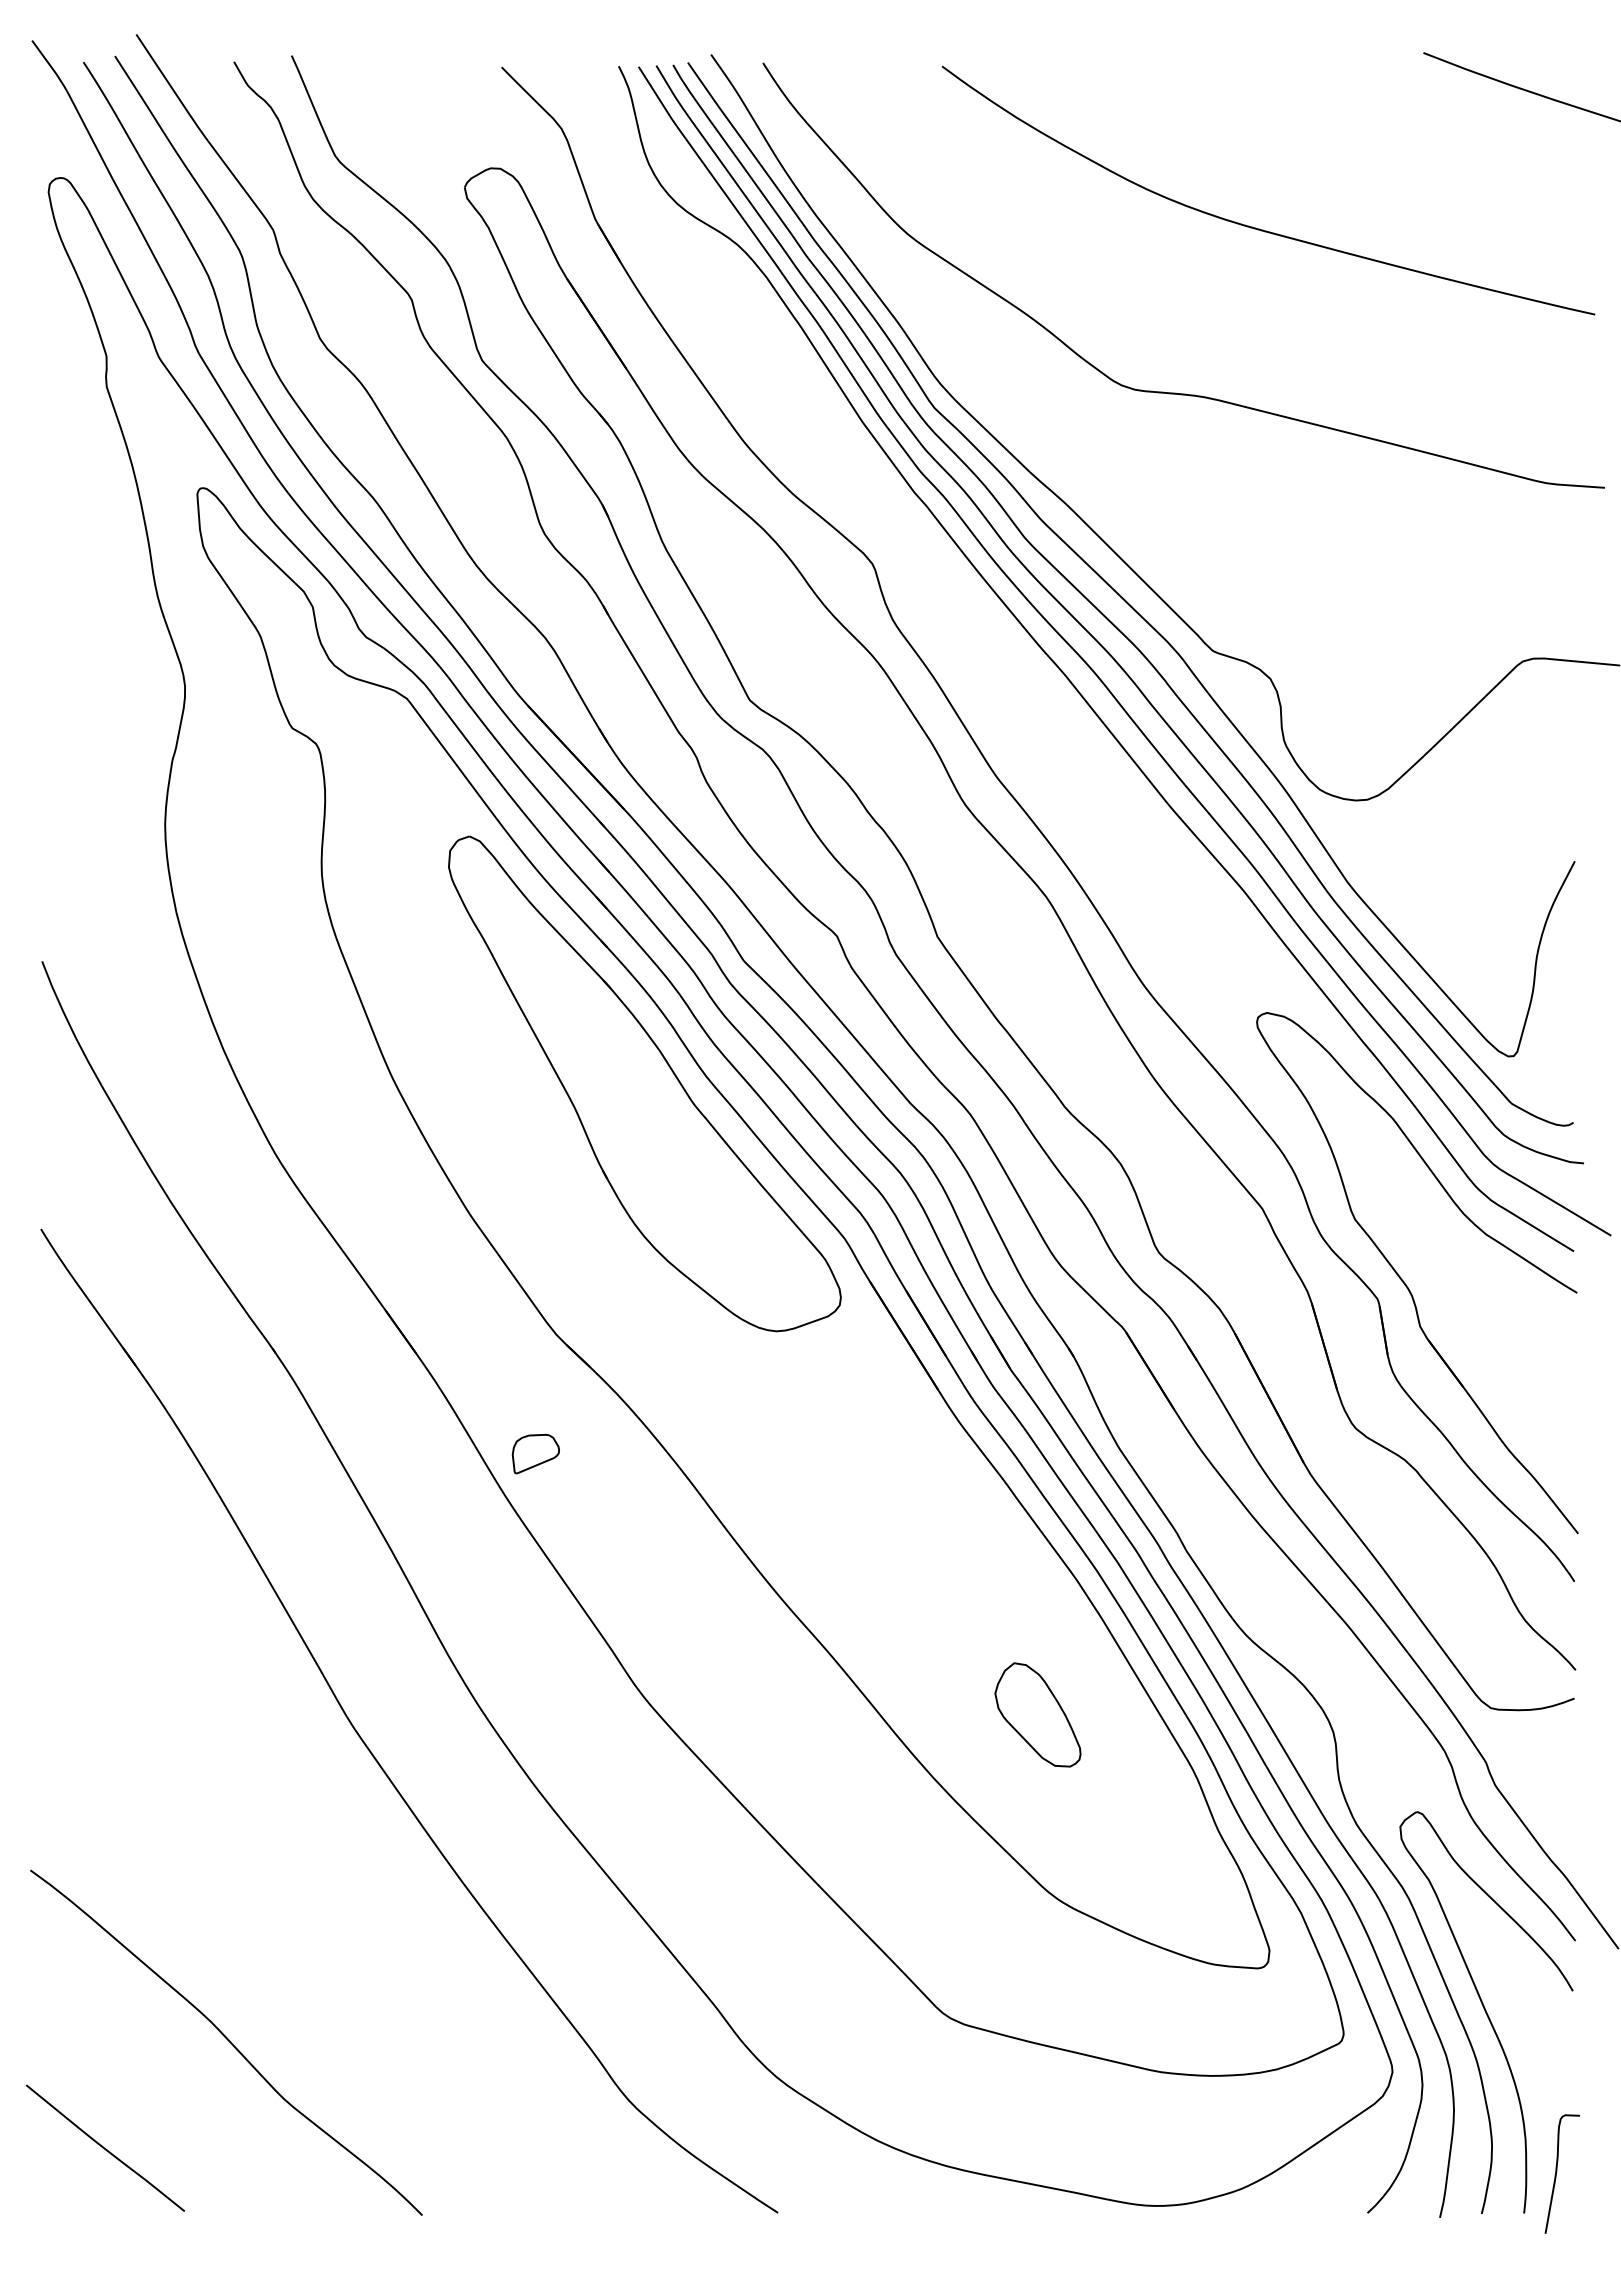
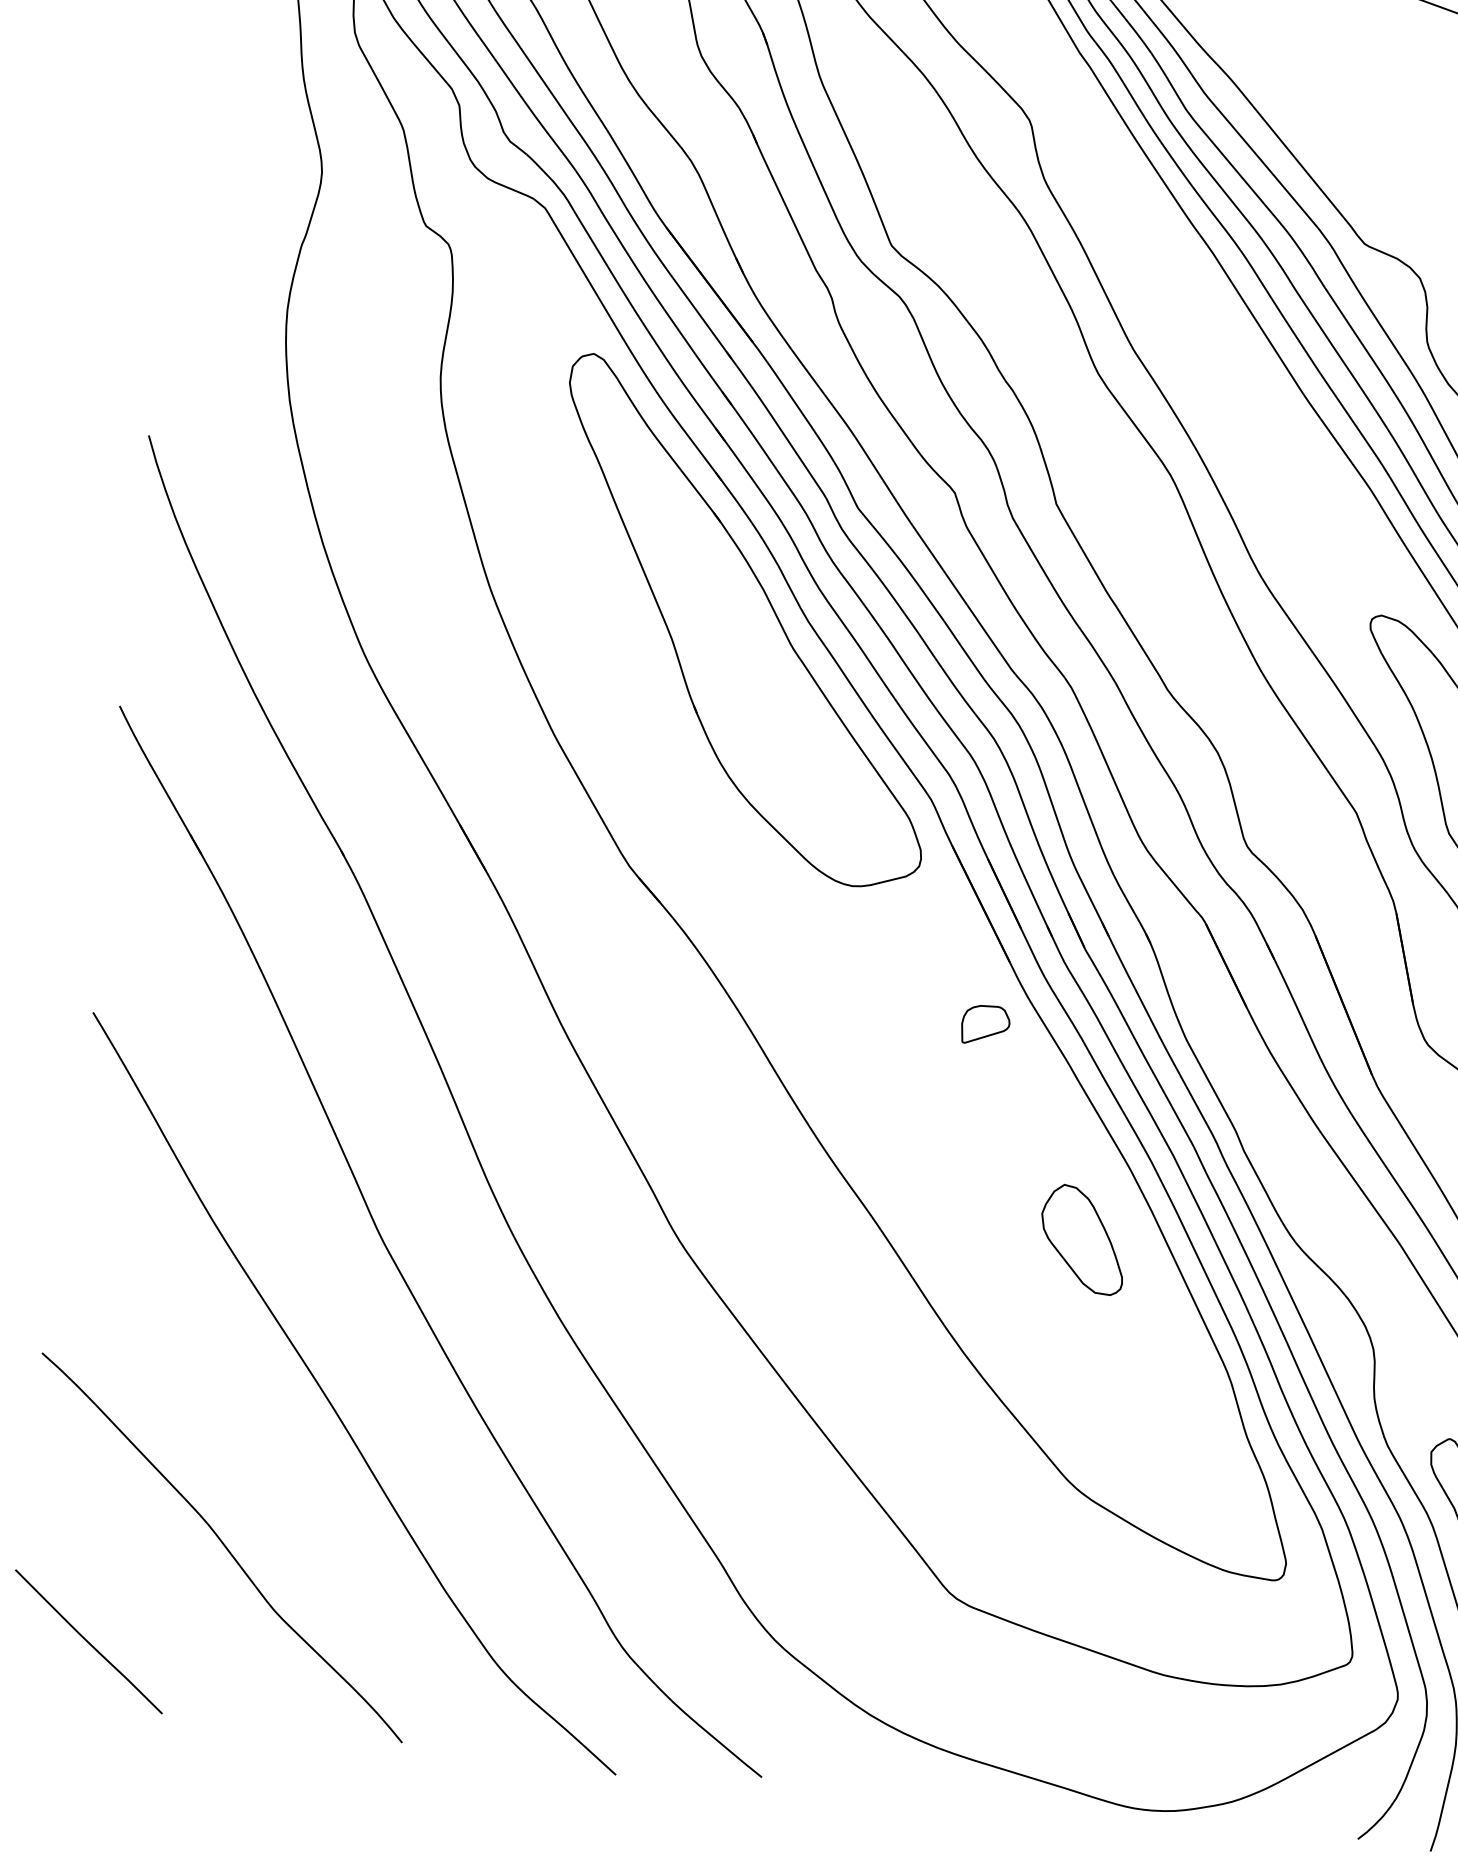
part: (535, 1454) -> (985, 1025), moved
part: (1037, 1714) -> (1082, 1239), moved
curve: (322, 1894) -> (334, 1407), added

